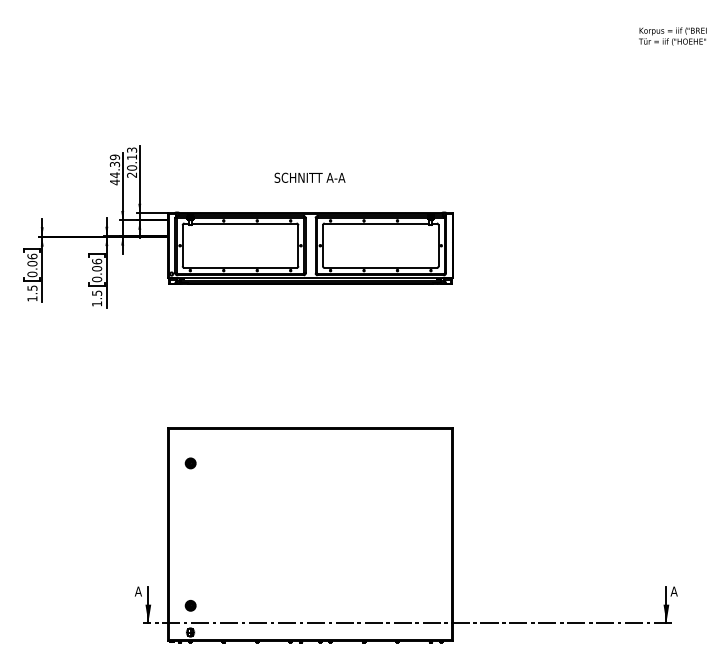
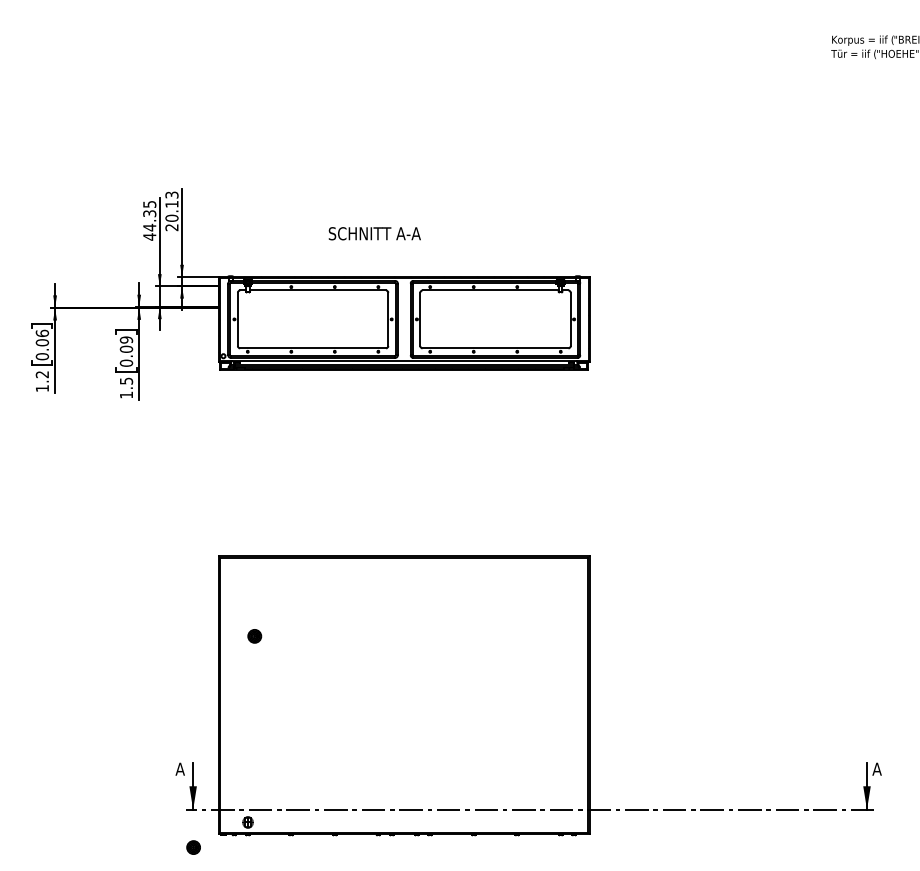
text: (114, 157) -> (149, 204), 44.39 -> 44.35
text: (309, 177) -> (374, 233), moved
text: (97, 261) -> (127, 339), 0.06 -> 0.09
text: (32, 287) -> (42, 373), 1.5 -> 1.2
part: (190, 463) -> (254, 636), moved
part: (190, 605) -> (193, 847), moved

